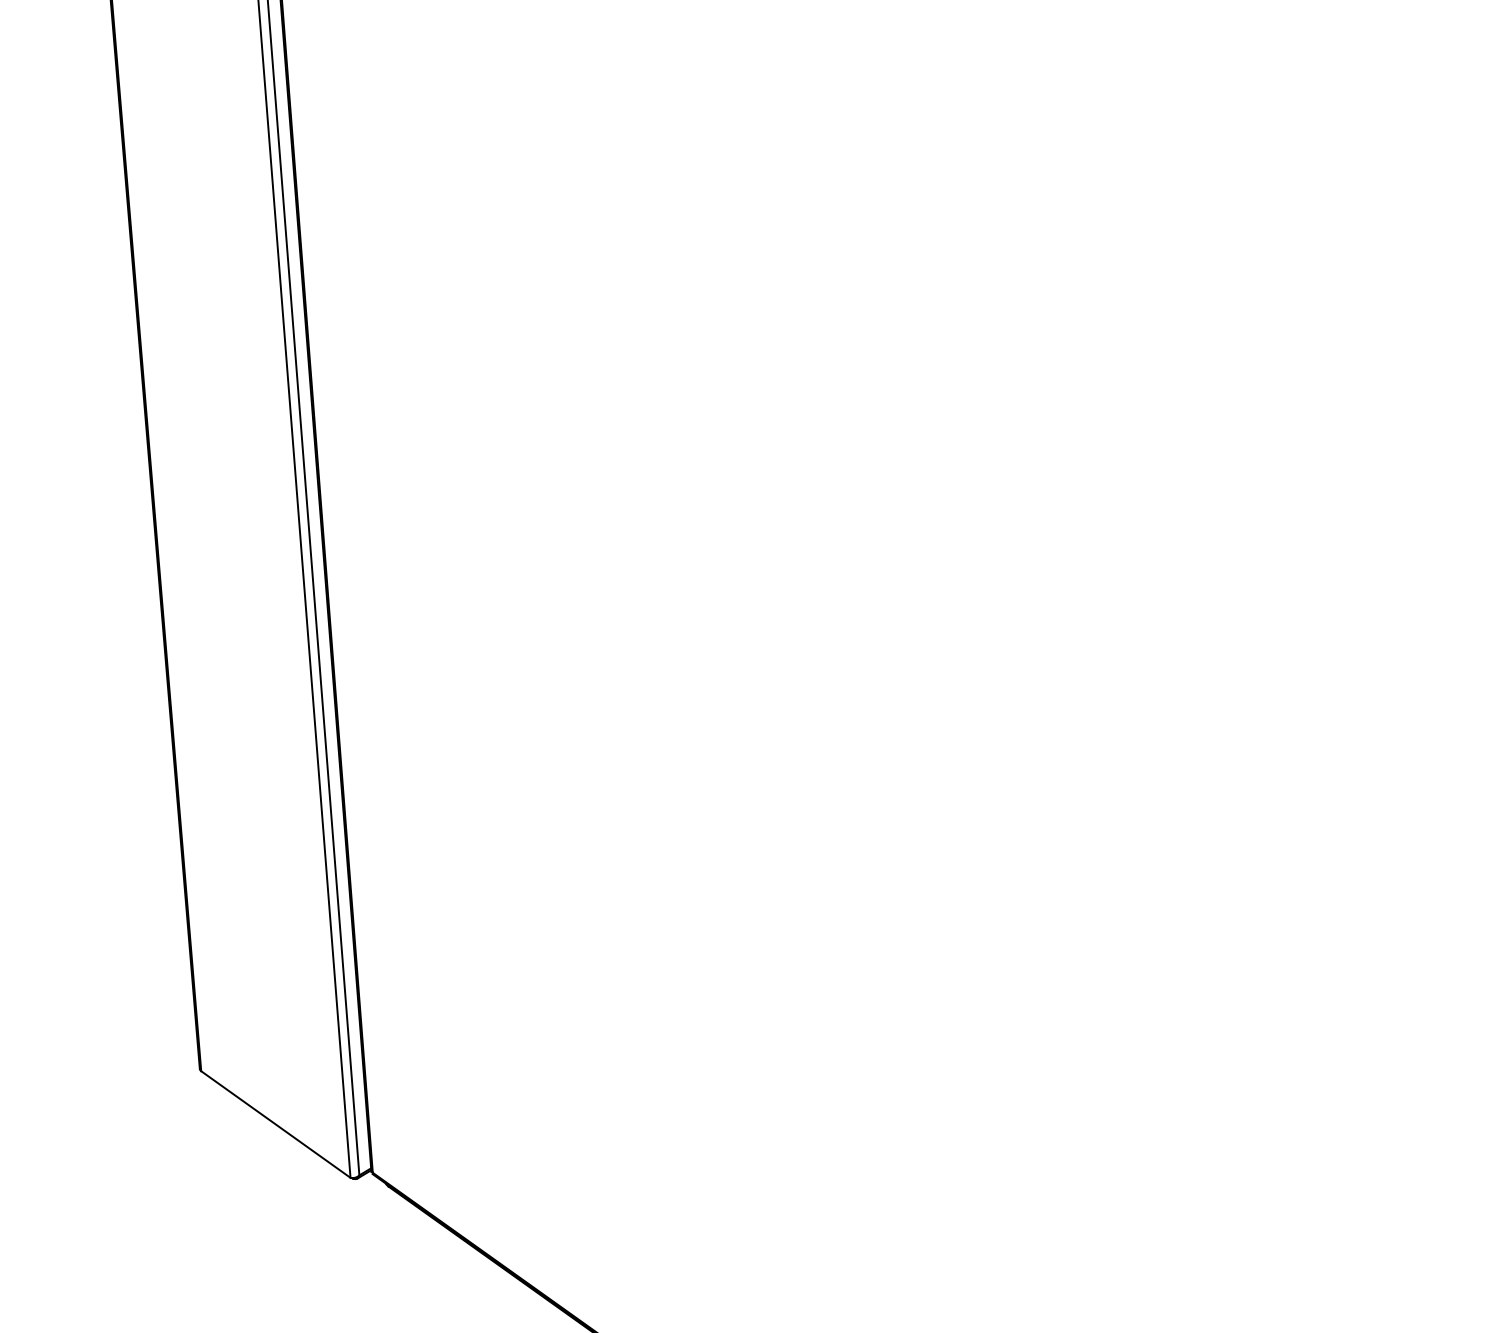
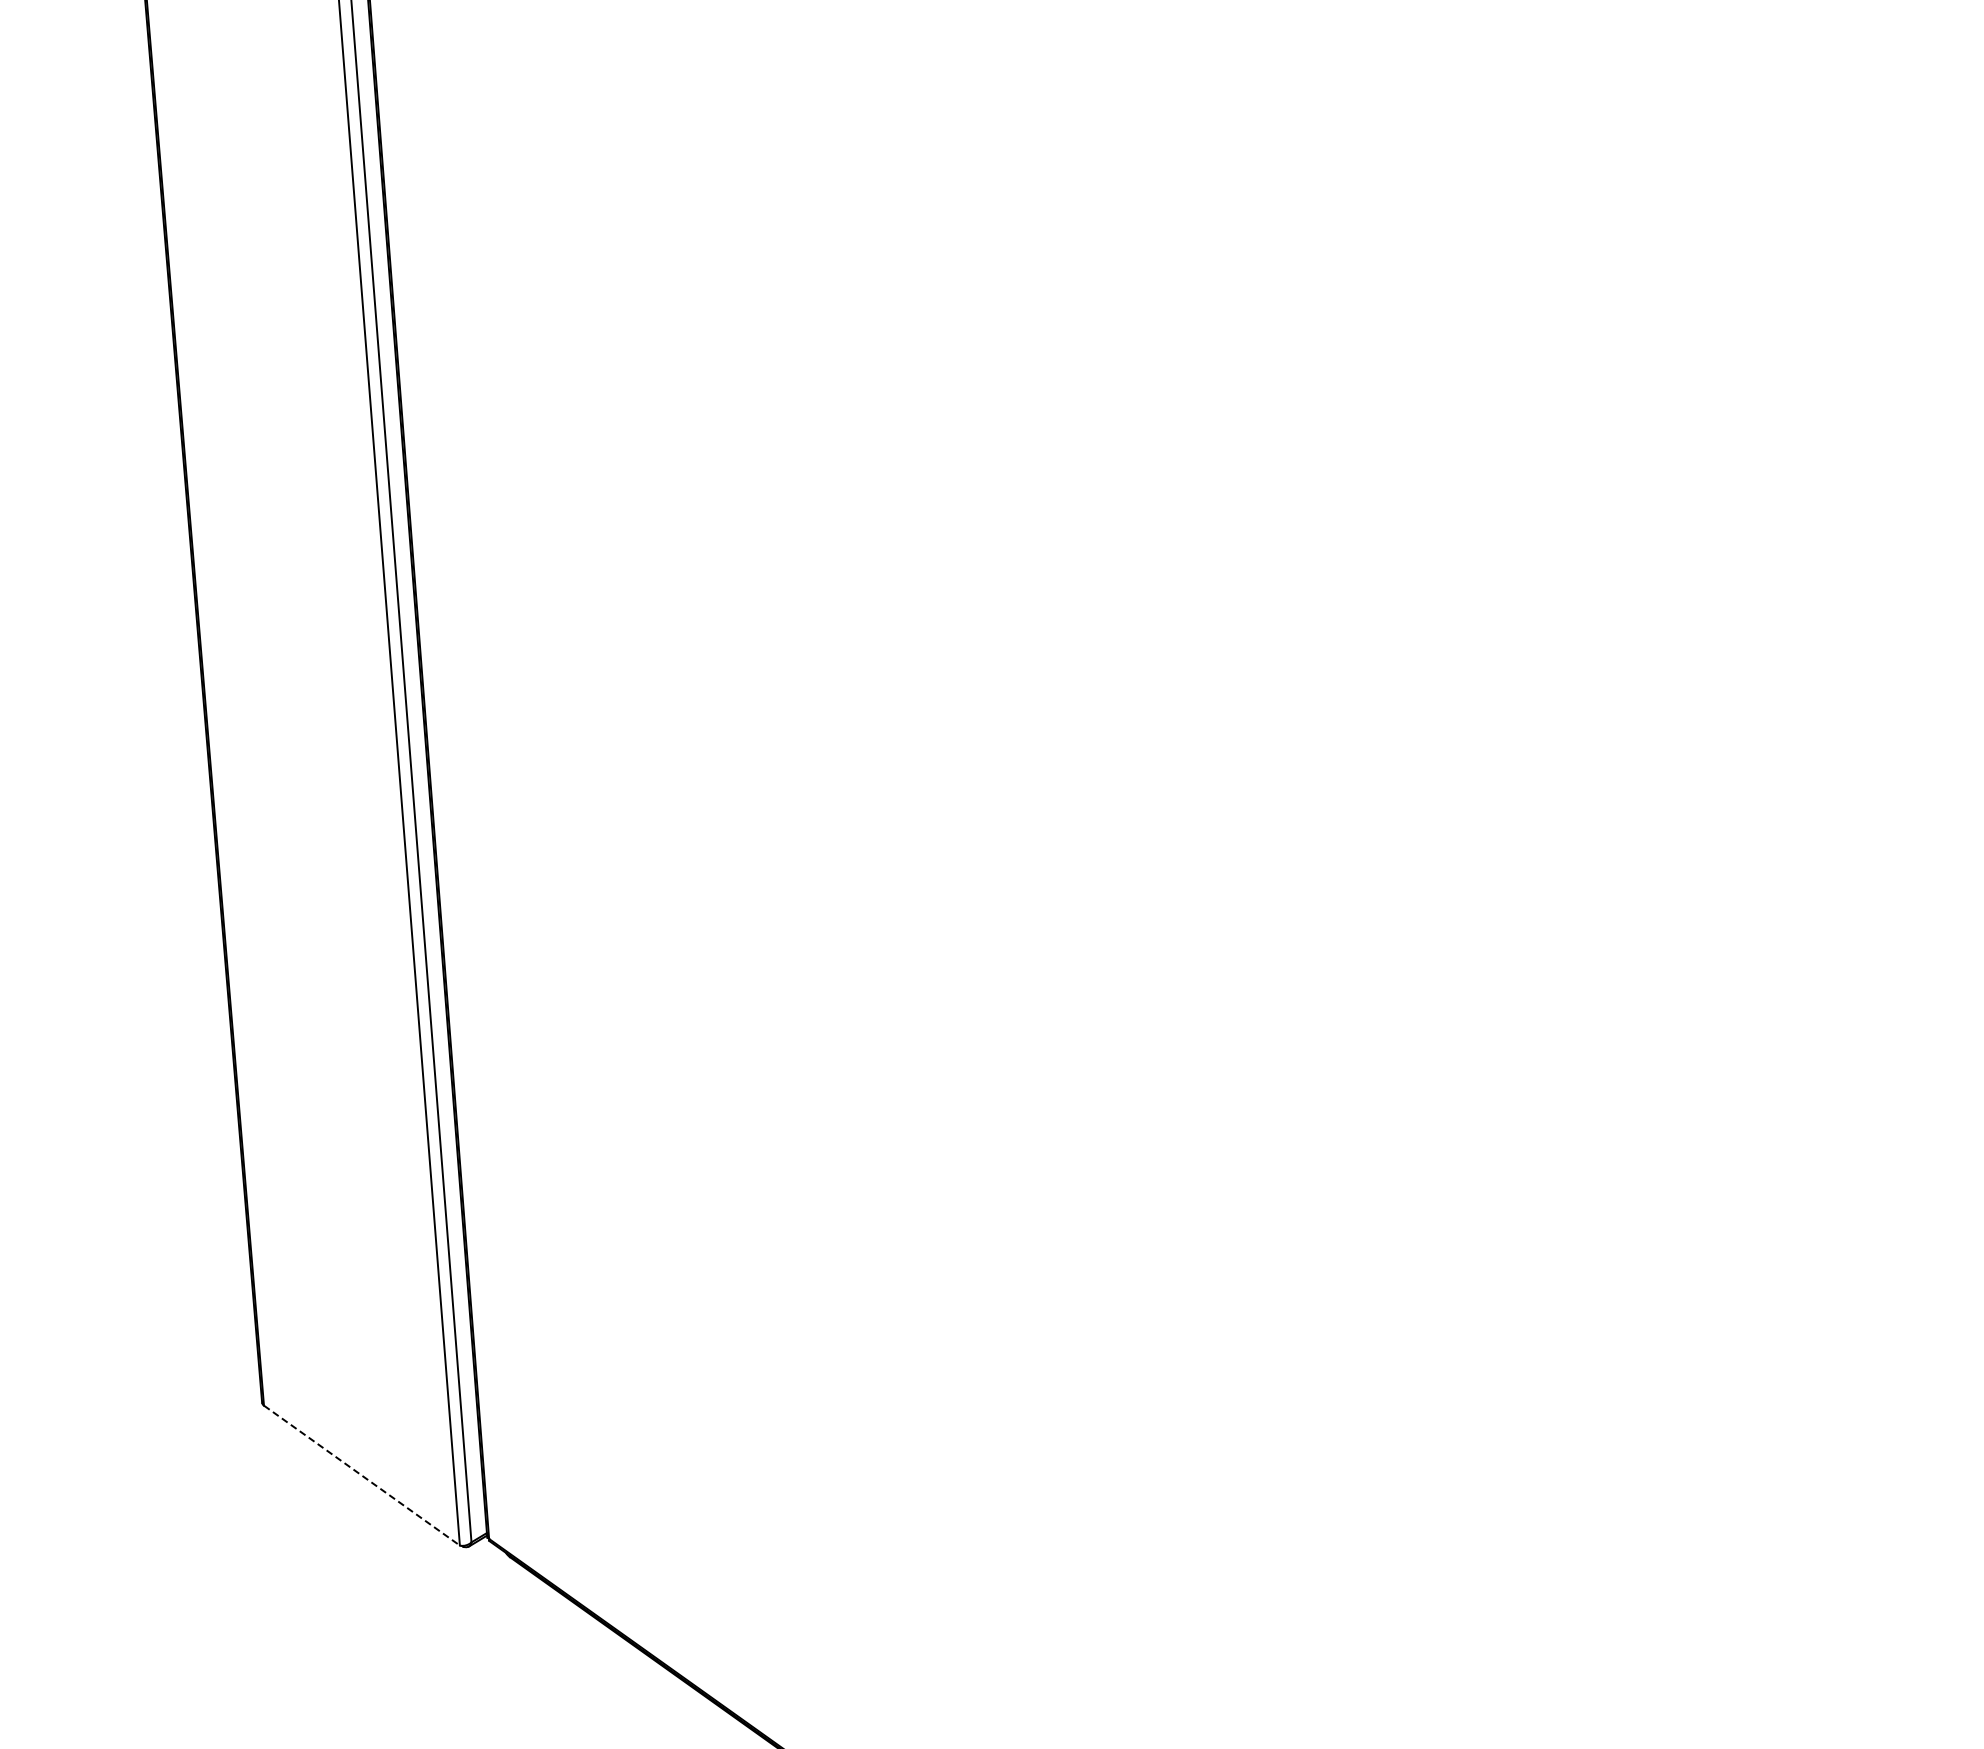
line: (276, 1124) -> (362, 1475), solid -> dashed

